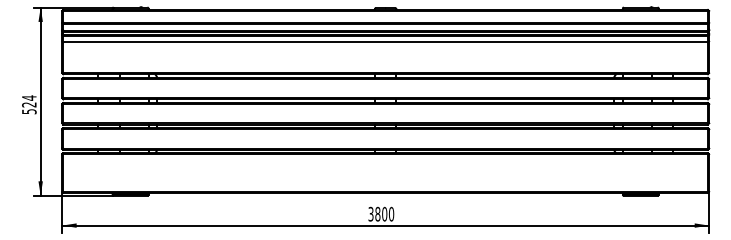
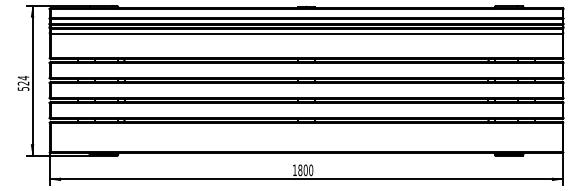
text: (370, 213) -> (294, 169), 3800 -> 1800

